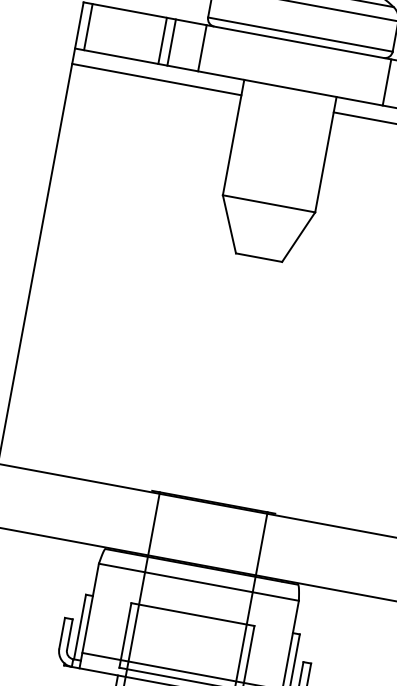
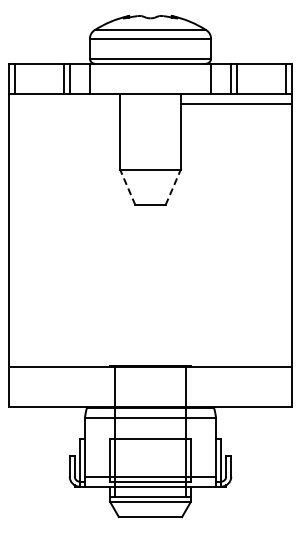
line: (156, 80) -> (64, 104), removed
line: (229, 222) -> (127, 186), solid -> dashed
line: (299, 235) -> (173, 186), solid -> dashed

